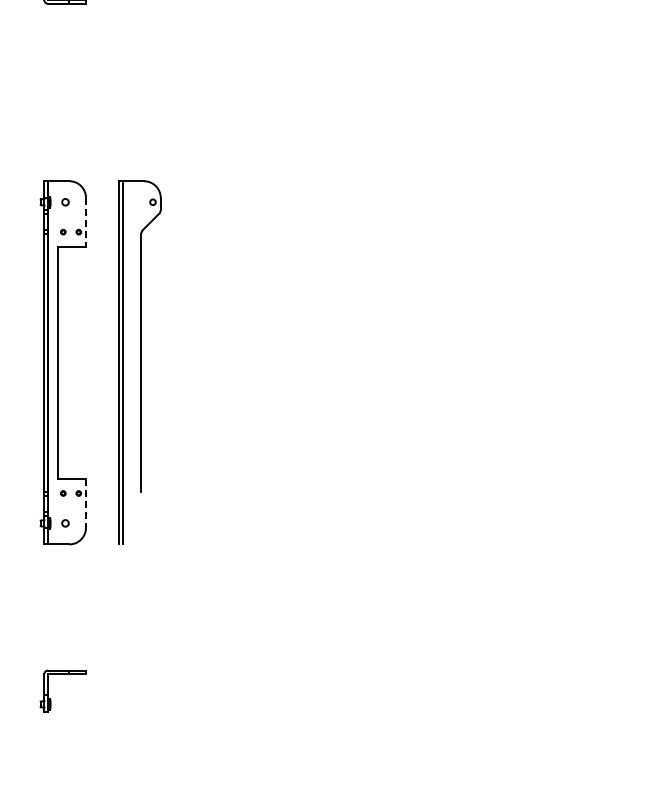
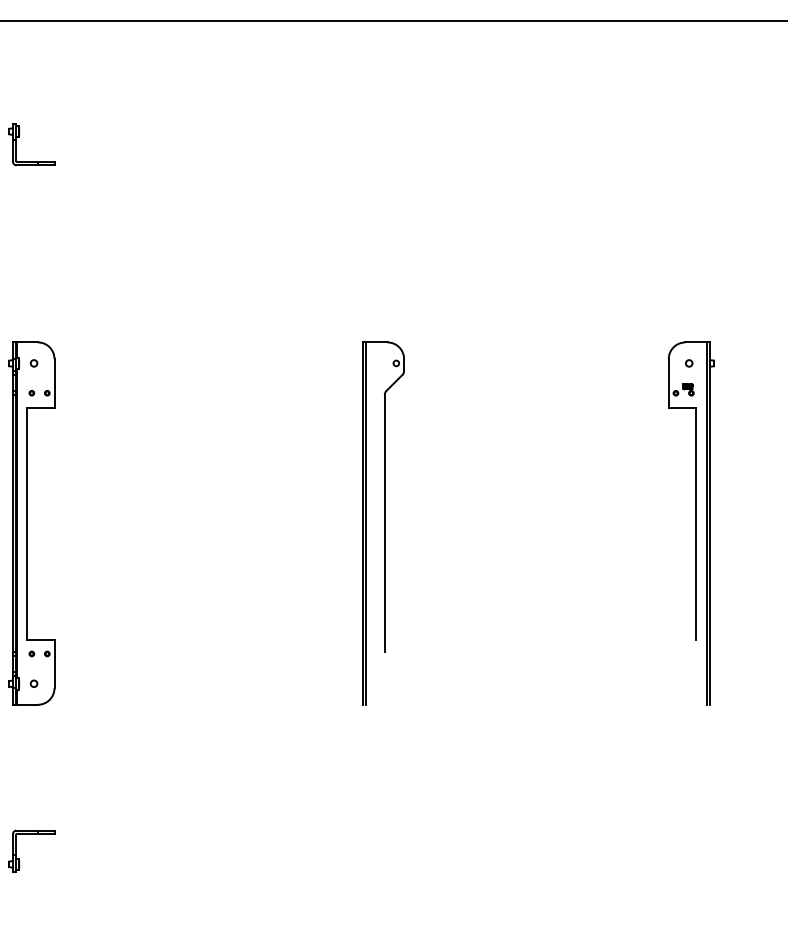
line: (85, 222) -> (54, 383), dashed -> solid
part: (140, 362) -> (383, 523), moved
line: (85, 504) -> (54, 664), dashed -> solid

